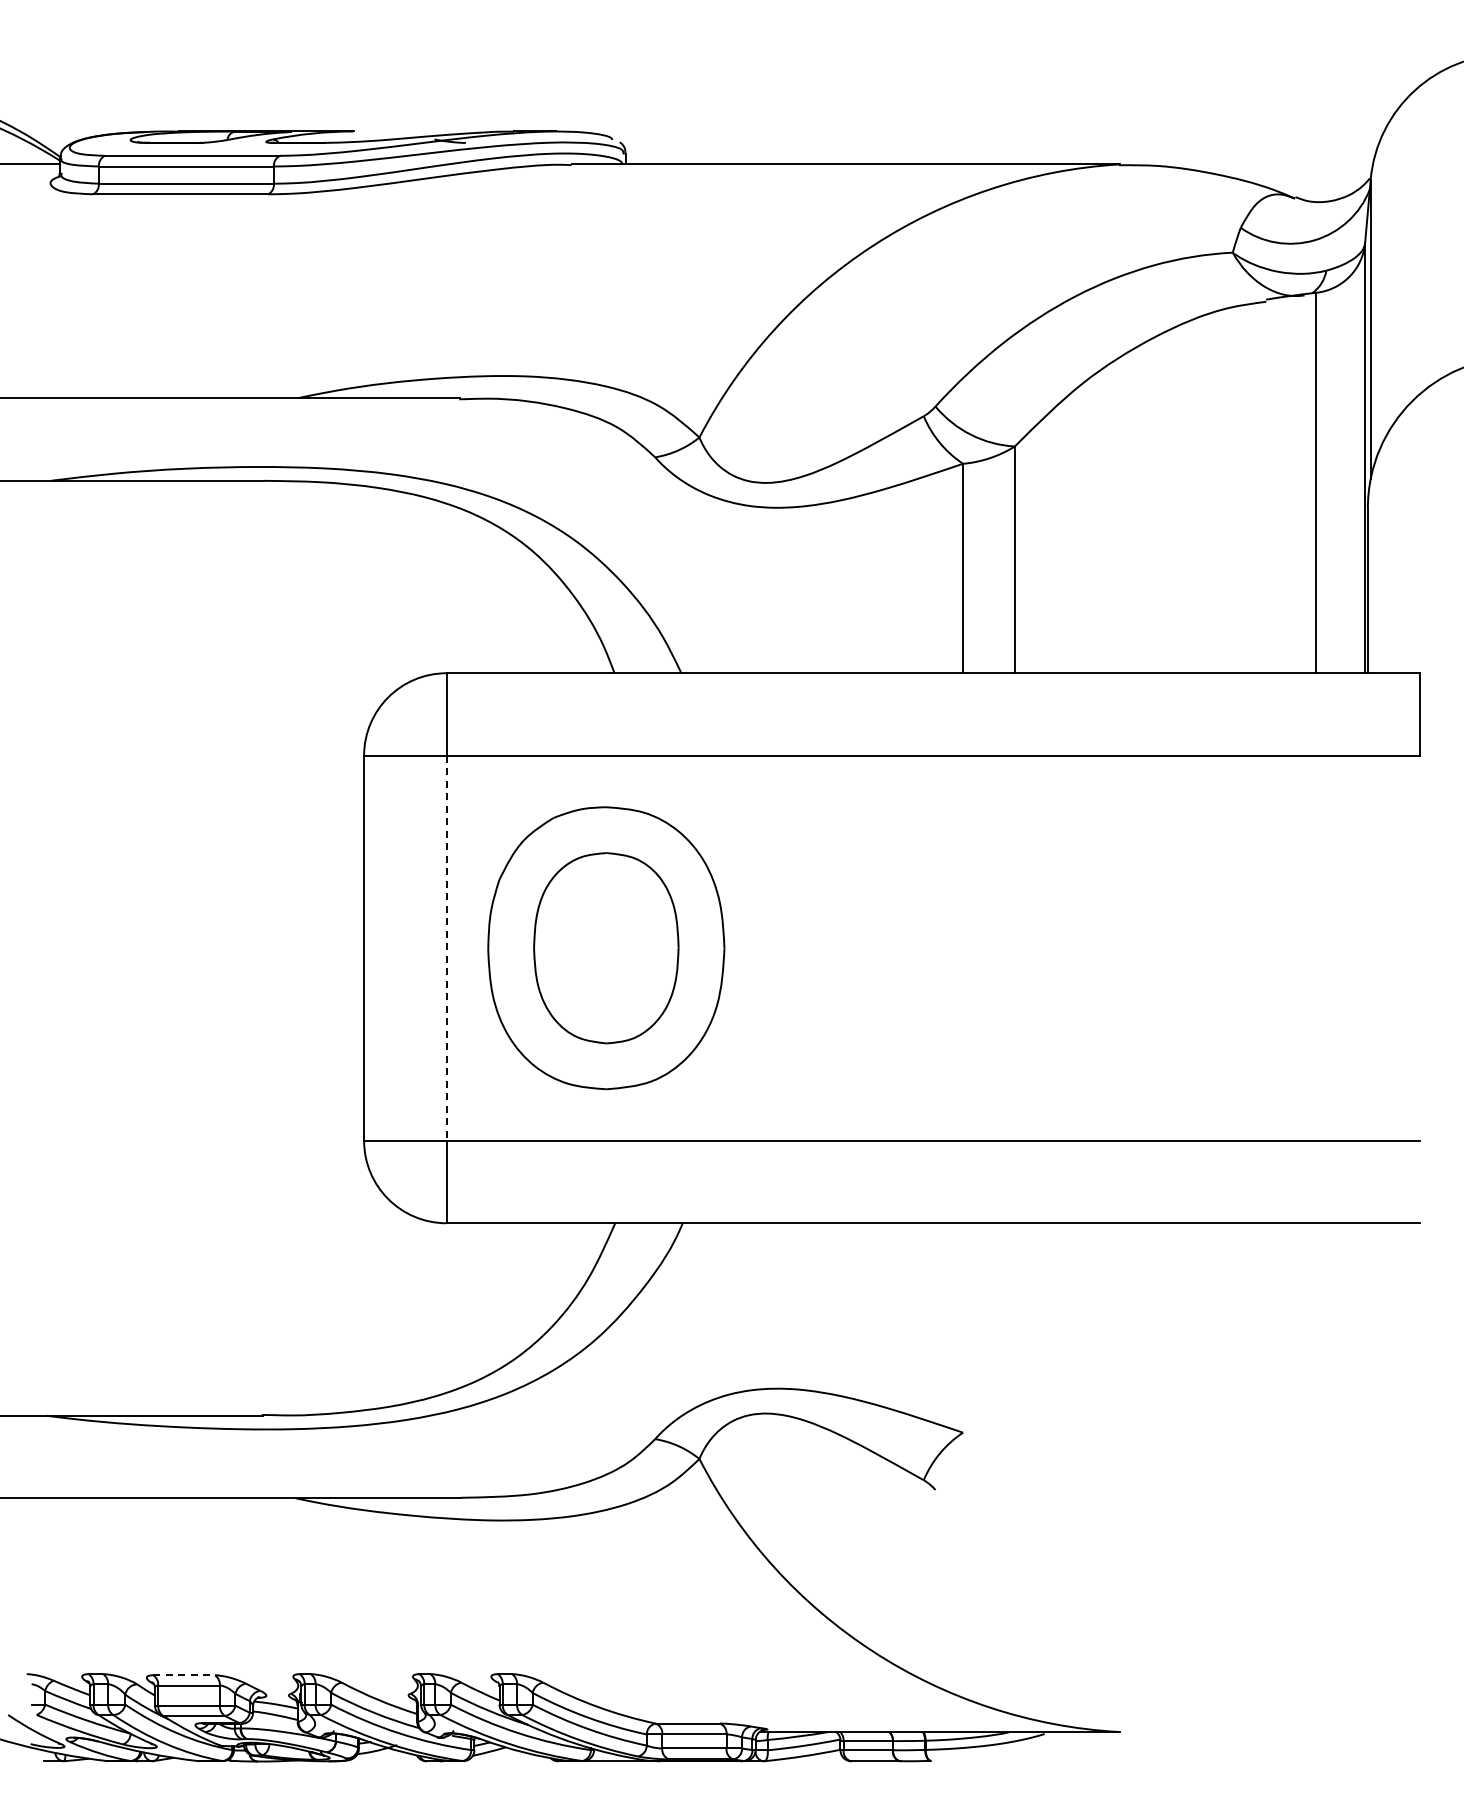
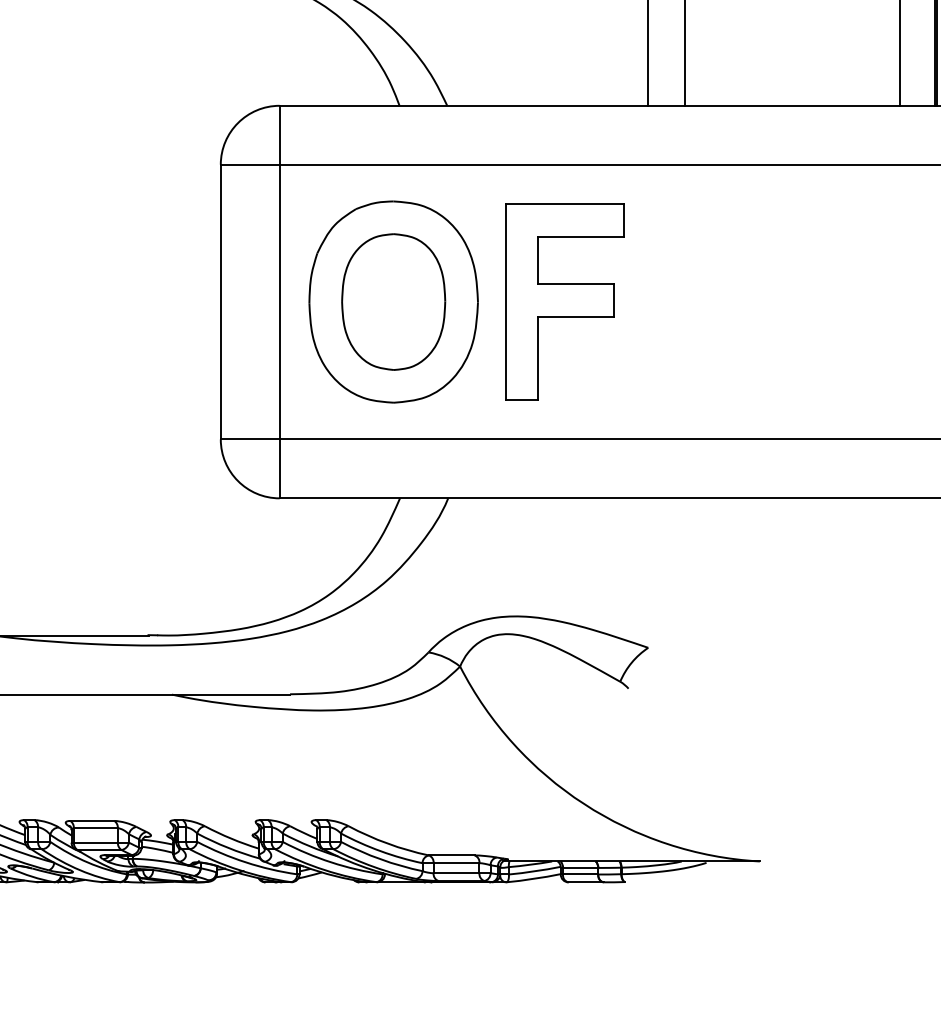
line: (446, 948) -> (279, 302), dashed -> solid
part: (845, 948) -> (564, 302), added
line: (184, 1675) -> (92, 821), dashed -> solid

